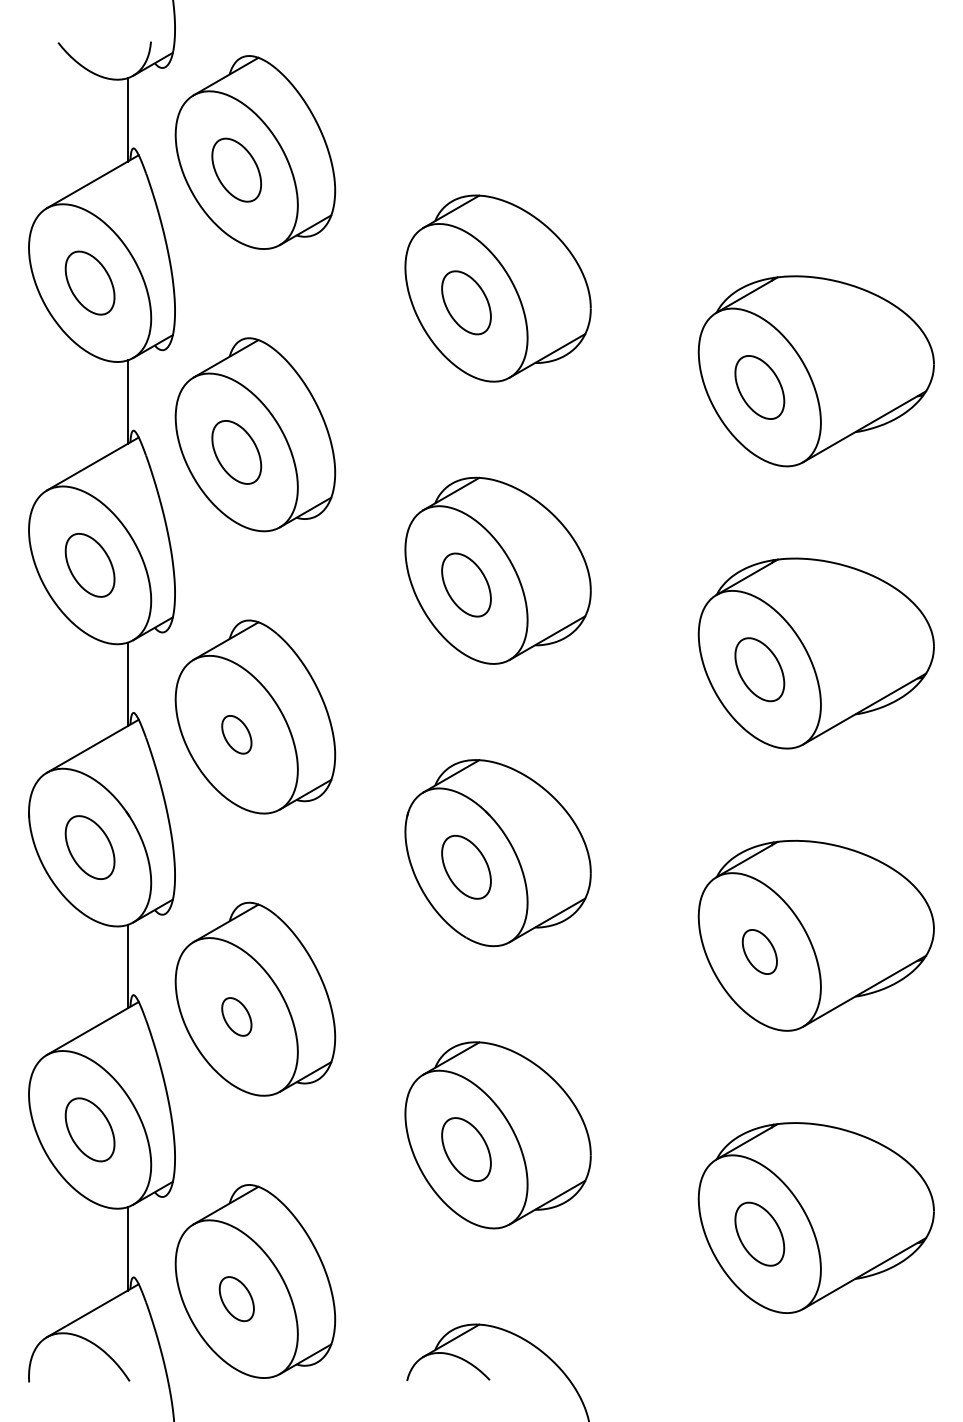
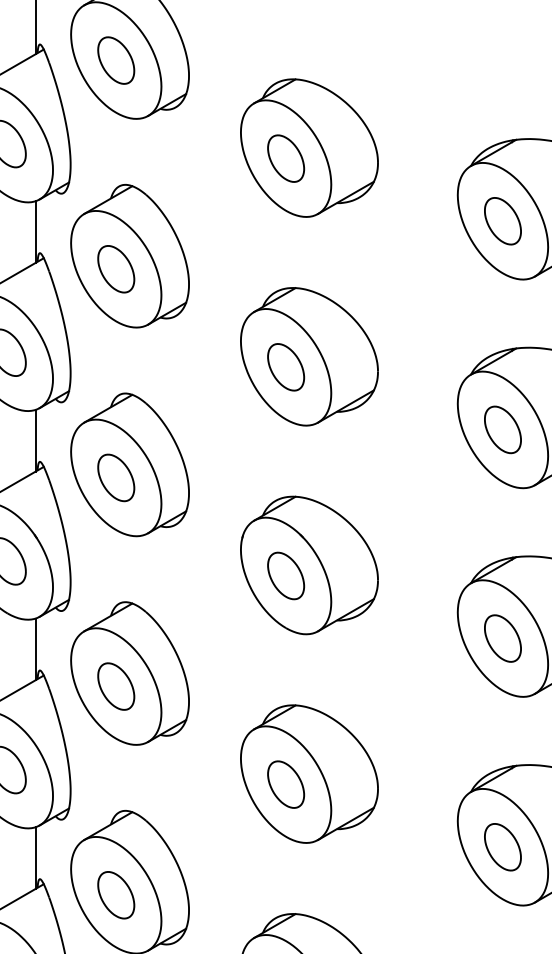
part: (236, 734) -> (116, 477), size x1.67
part: (759, 951) -> (502, 638), size x1.43
part: (236, 1016) -> (116, 686), size x1.67
part: (236, 1298) -> (116, 894), size x1.43

